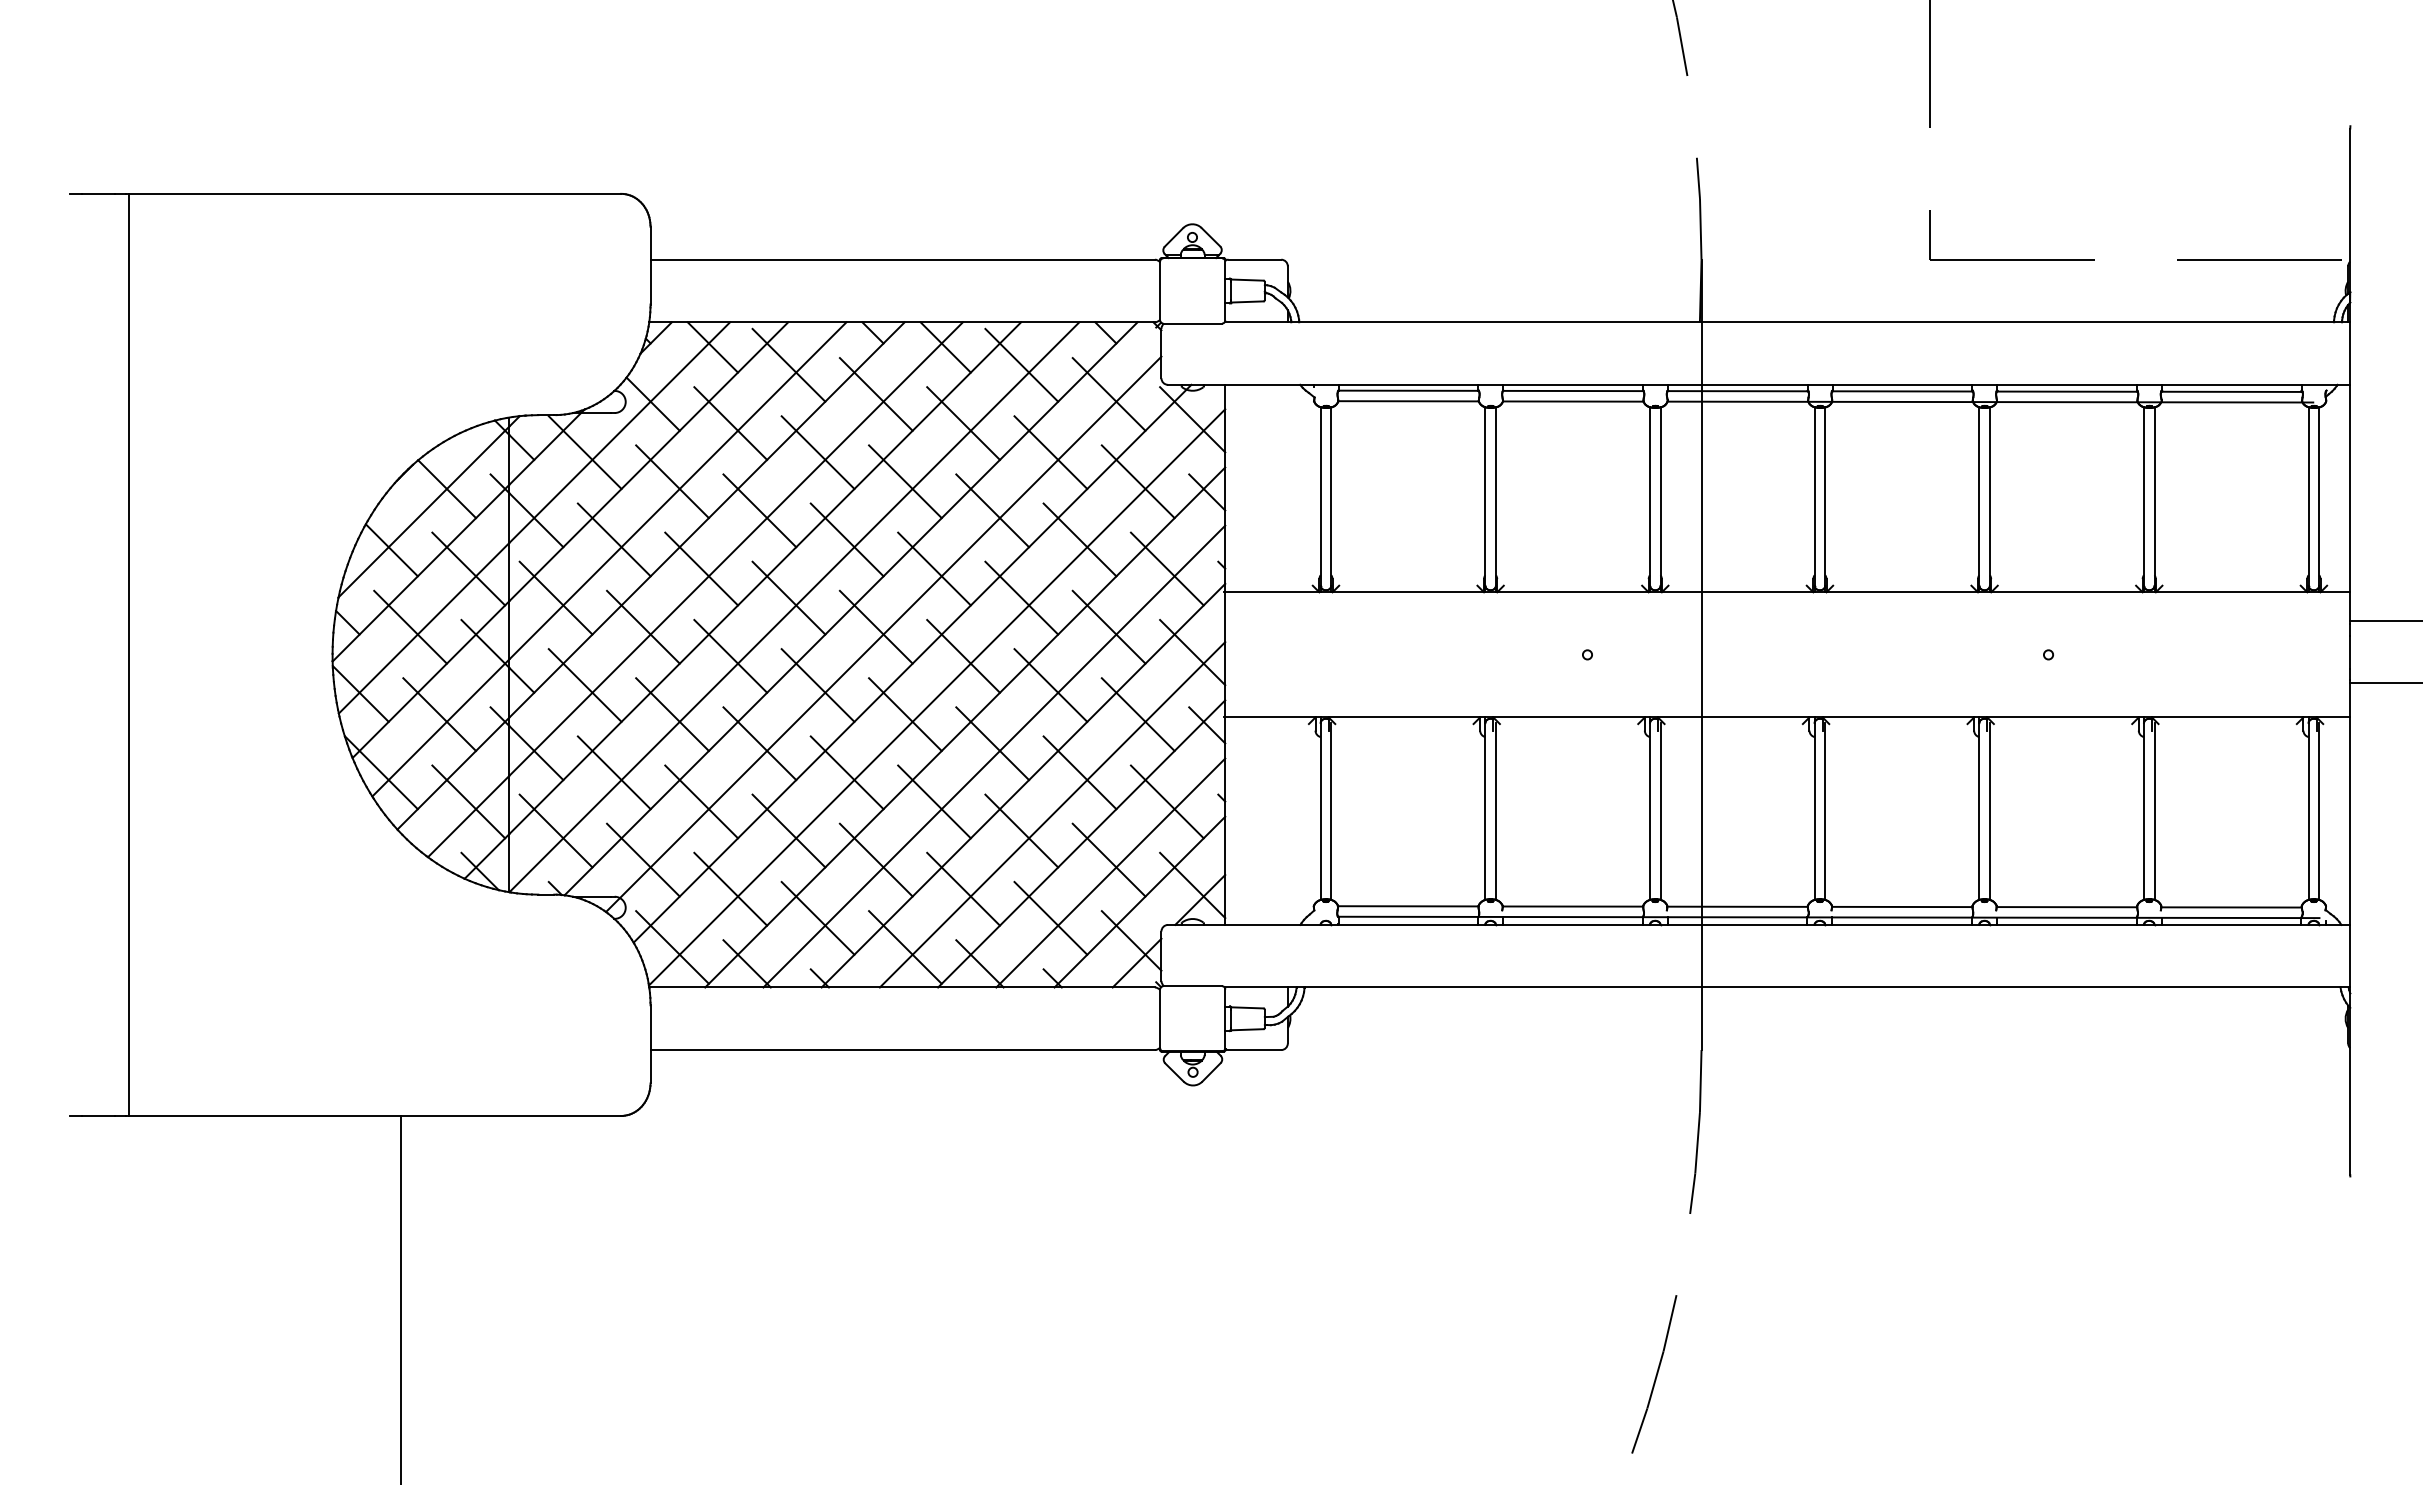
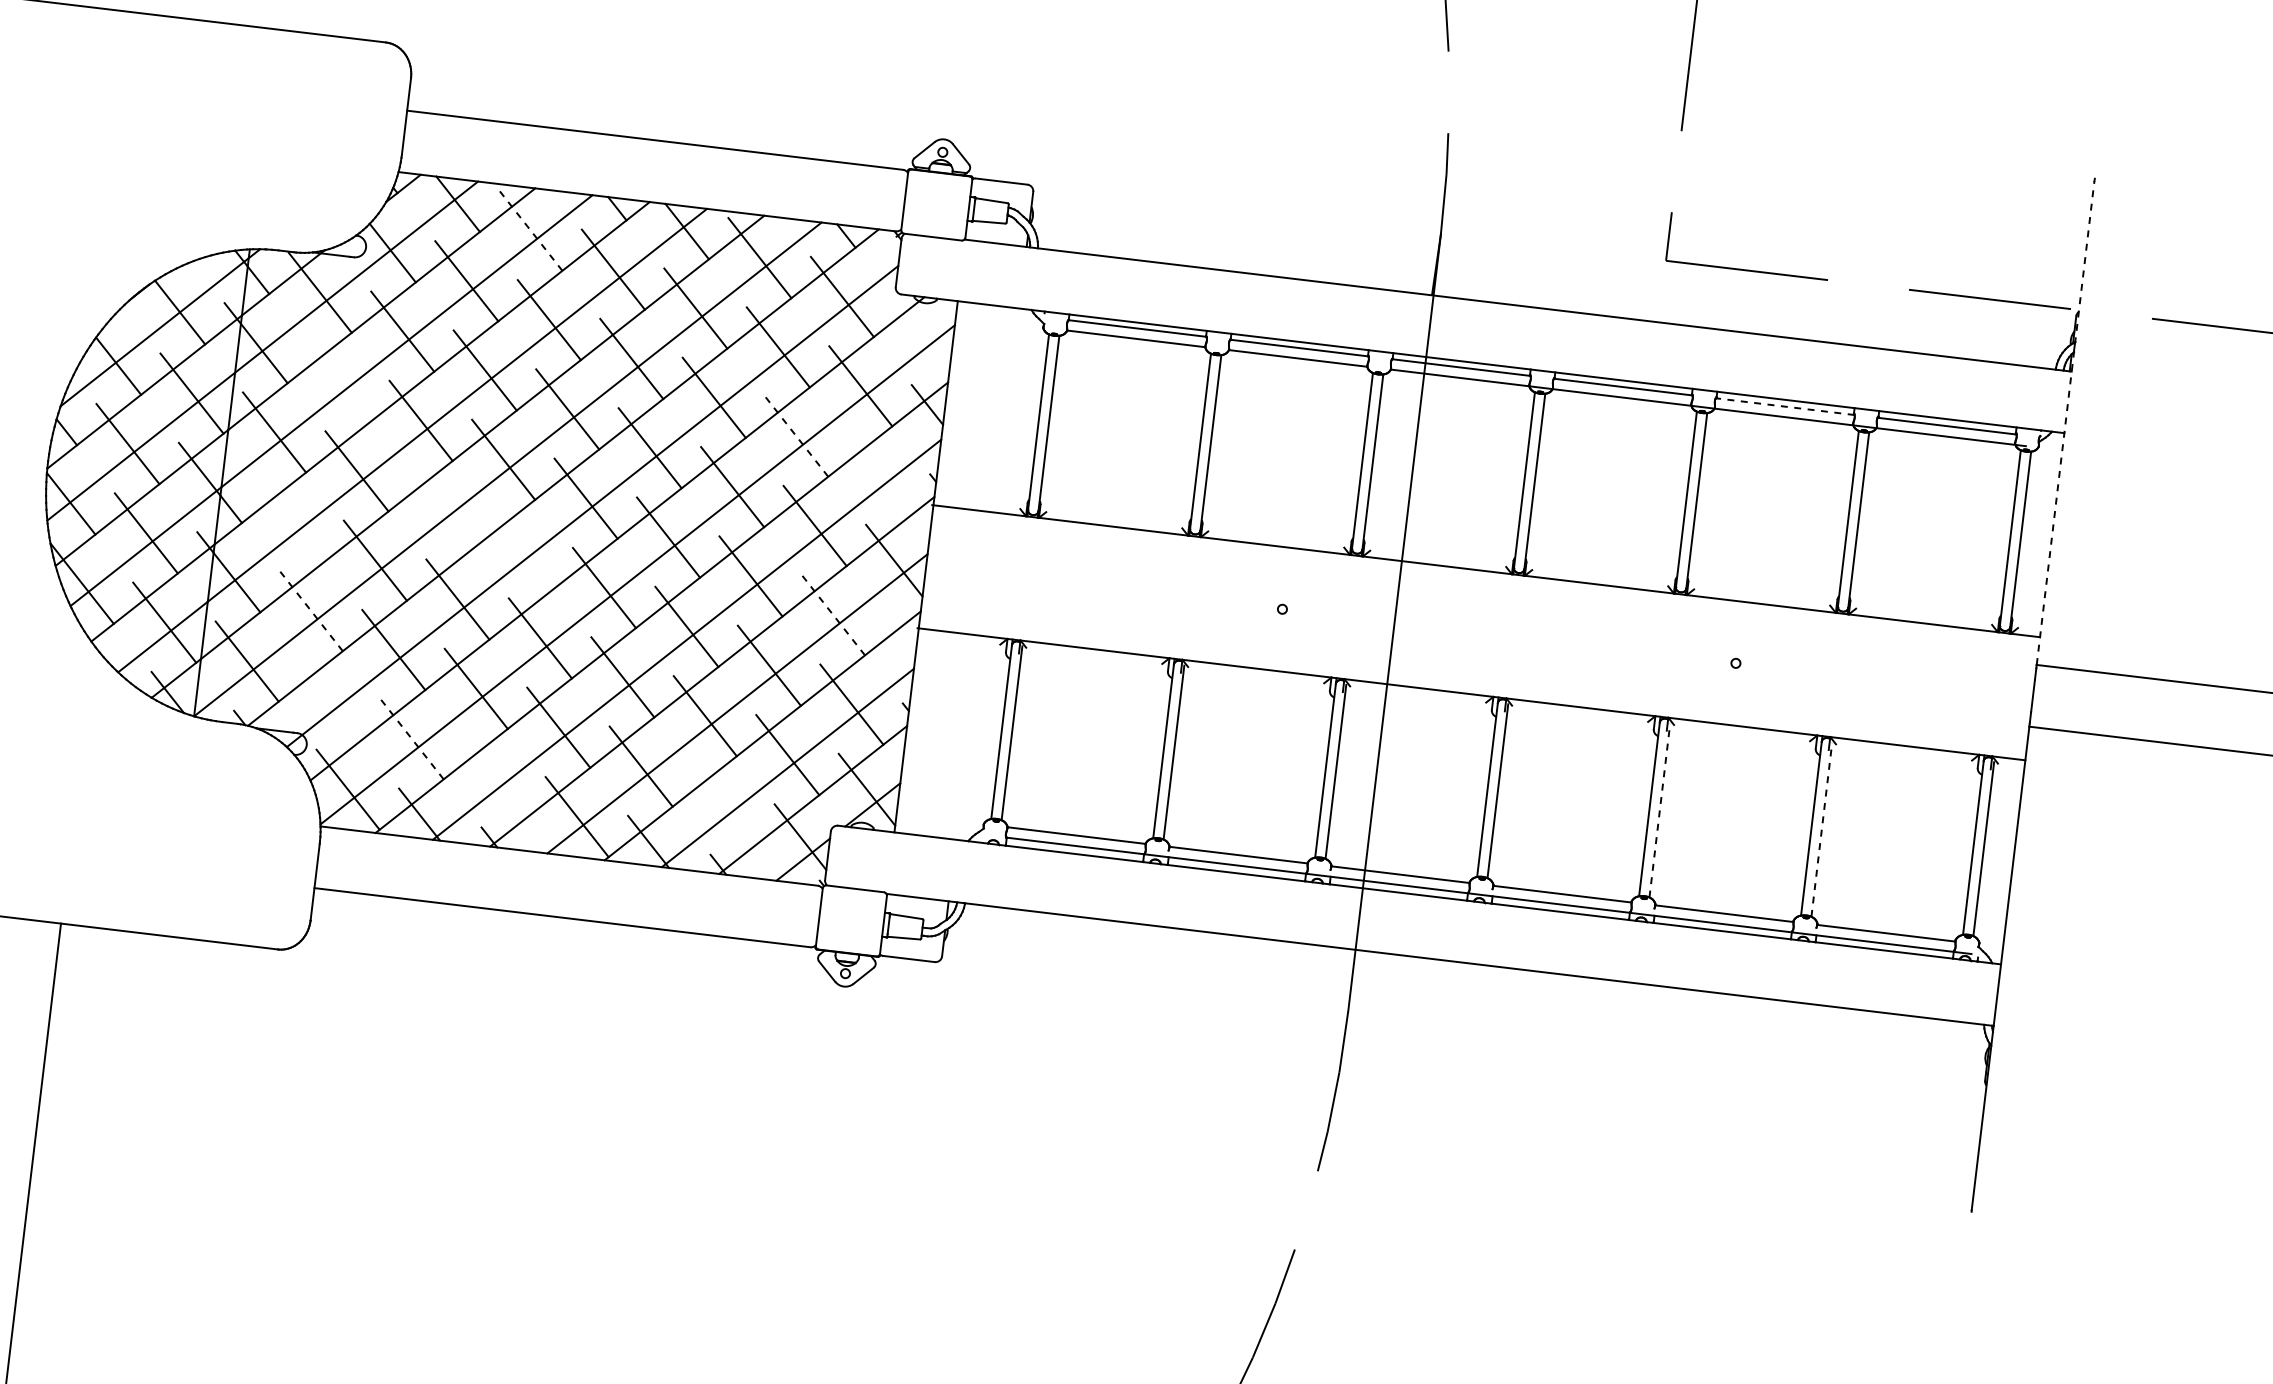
line: (788, 364) -> (530, 229), solid -> dashed
line: (2350, 374) -> (2065, 422), solid -> dashed
line: (2067, 391) -> (1785, 406), solid -> dashed
line: (1192, 419) -> (921, 331), removed
line: (613, 539) -> (337, 381), removed
line: (1079, 539) -> (796, 436), solid -> dashed
line: (1166, 568) -> (878, 474), removed
line: (730, 655) -> (439, 509), removed
line: (584, 685) -> (292, 521), removed
line: (817, 685) -> (521, 549), removed
line: (1137, 714) -> (832, 615), solid -> dashed
line: (1207, 725) -> (900, 634), removed
line: (613, 772) -> (310, 610), solid -> dashed
line: (1989, 811) -> (1659, 810), solid -> dashed
line: (2154, 811) -> (1821, 829), solid -> dashed
line: (643, 859) -> (329, 699), removed
line: (730, 888) -> (412, 738), solid -> dashed
line: (817, 917) -> (494, 777), removed
line: (1050, 917) -> (723, 804), removed

